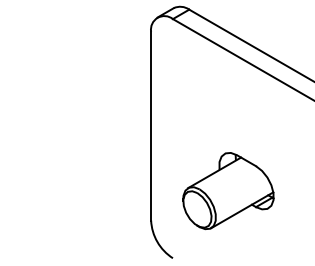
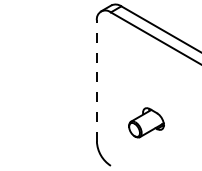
line: (150, 126) -> (96, 81), solid -> dashed
part: (228, 190) -> (146, 122), size x0.6

